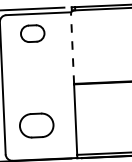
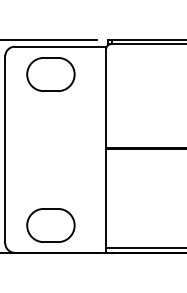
part: (32, 33) -> (50, 74), size x1.43
line: (72, 48) -> (106, 97), dashed -> solid
part: (36, 125) -> (50, 225), moved

